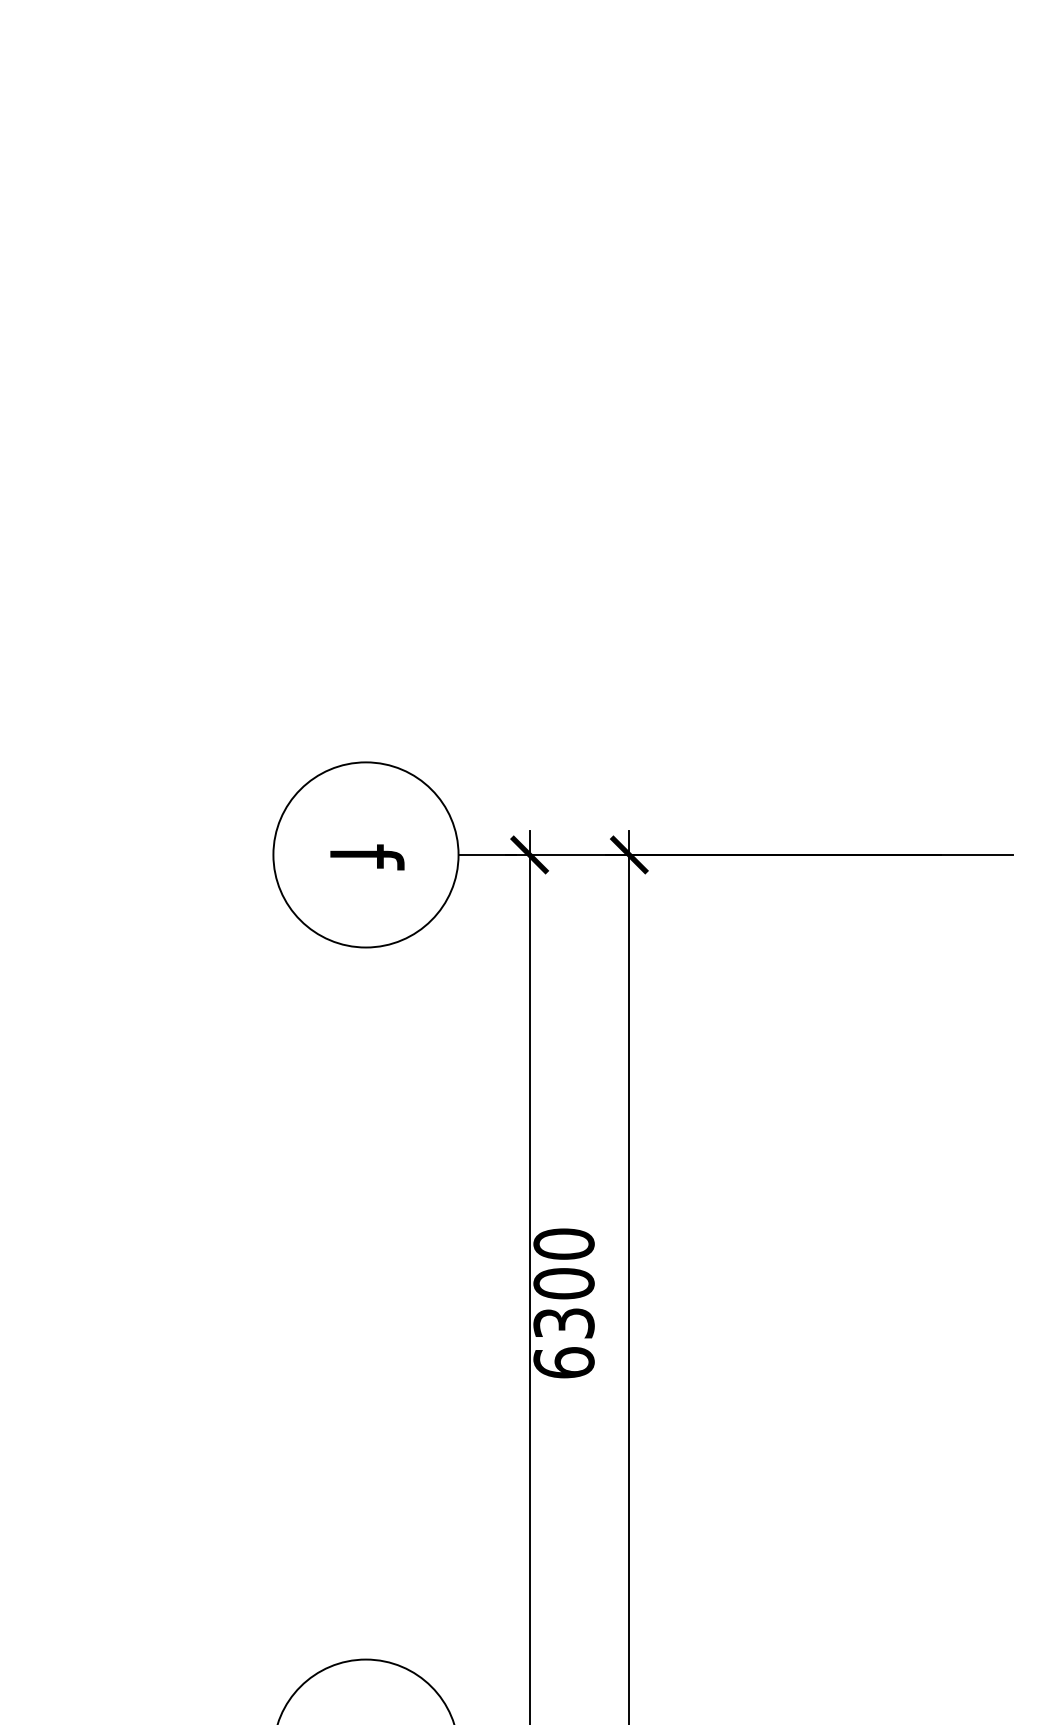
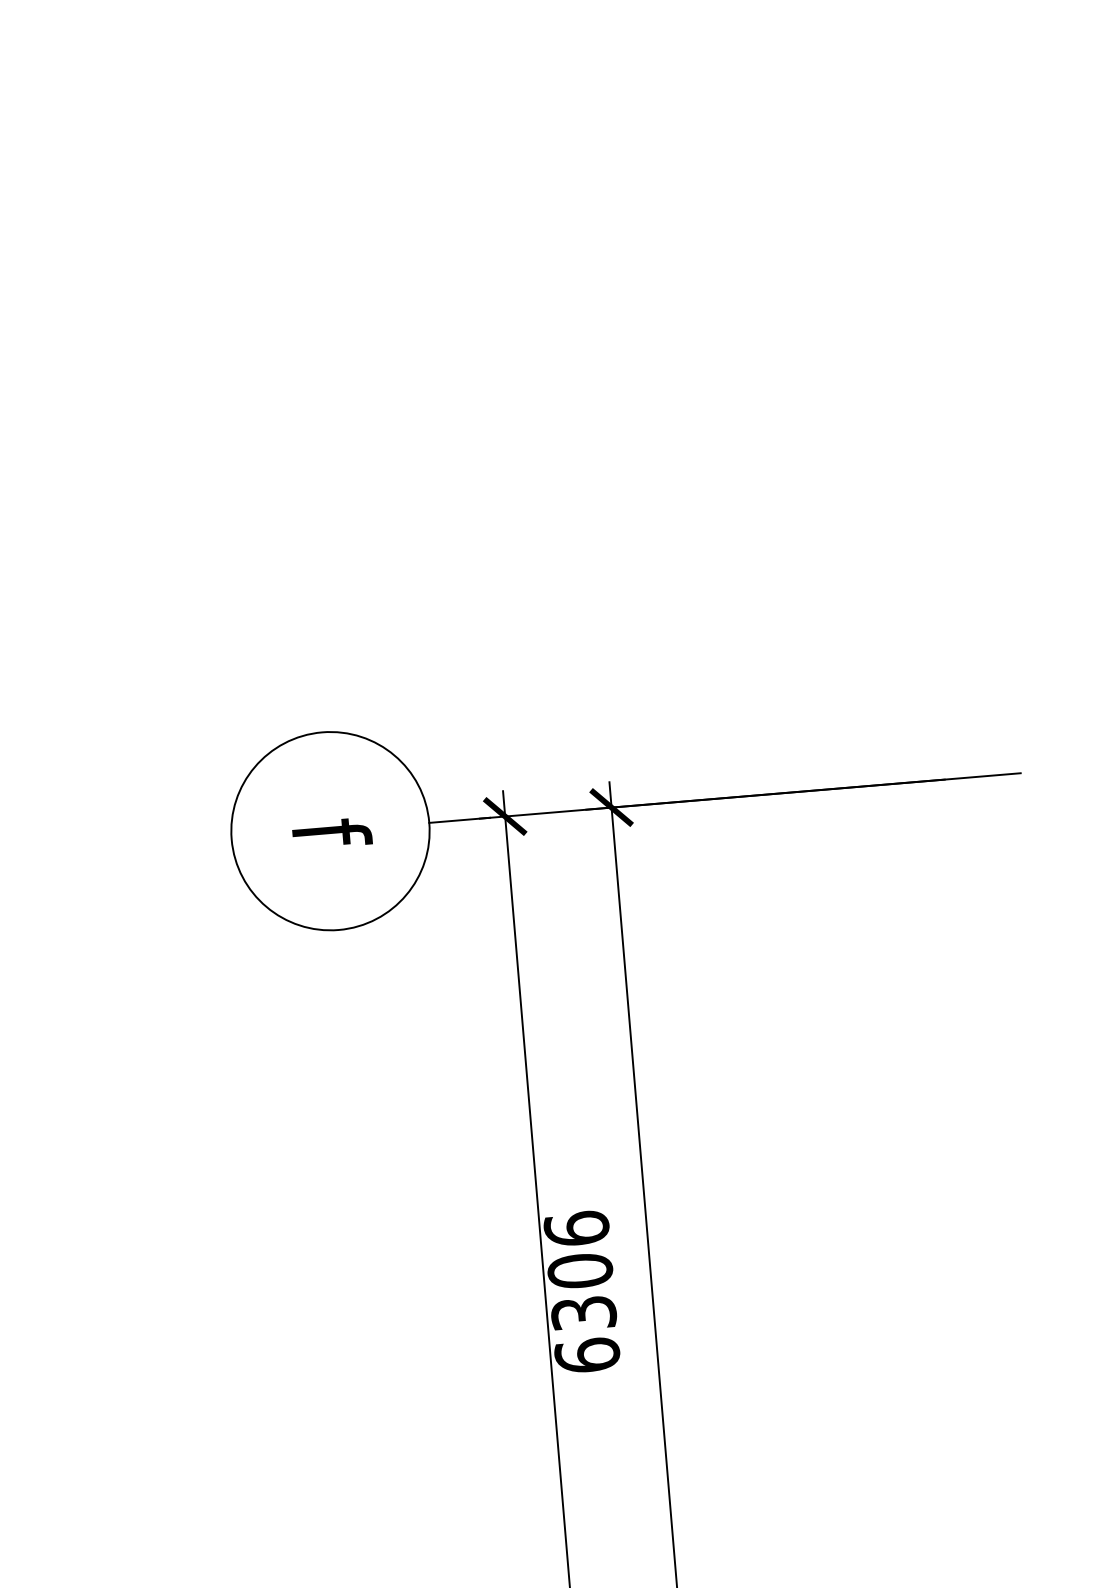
text: (563, 1243) -> (576, 1228), 6300 -> 6306

